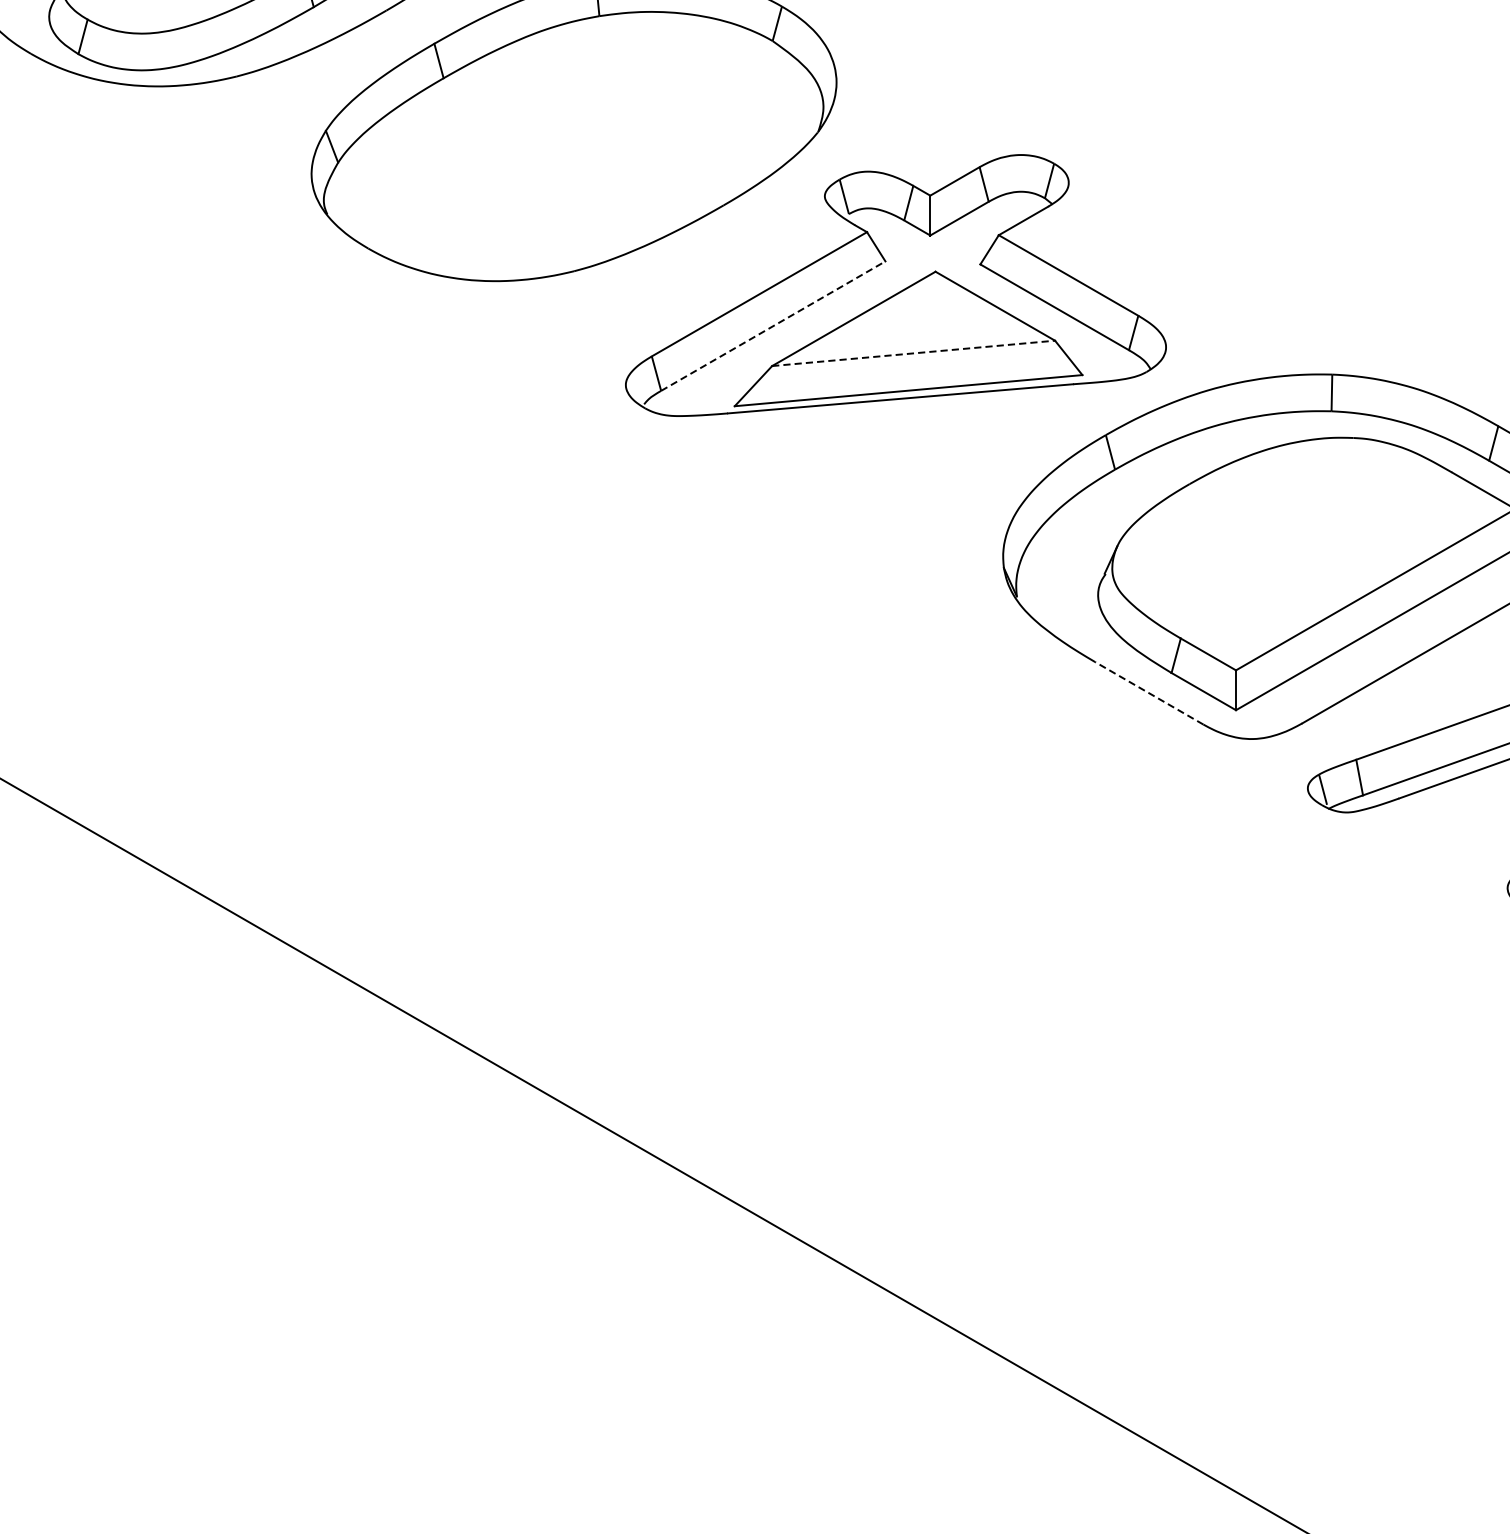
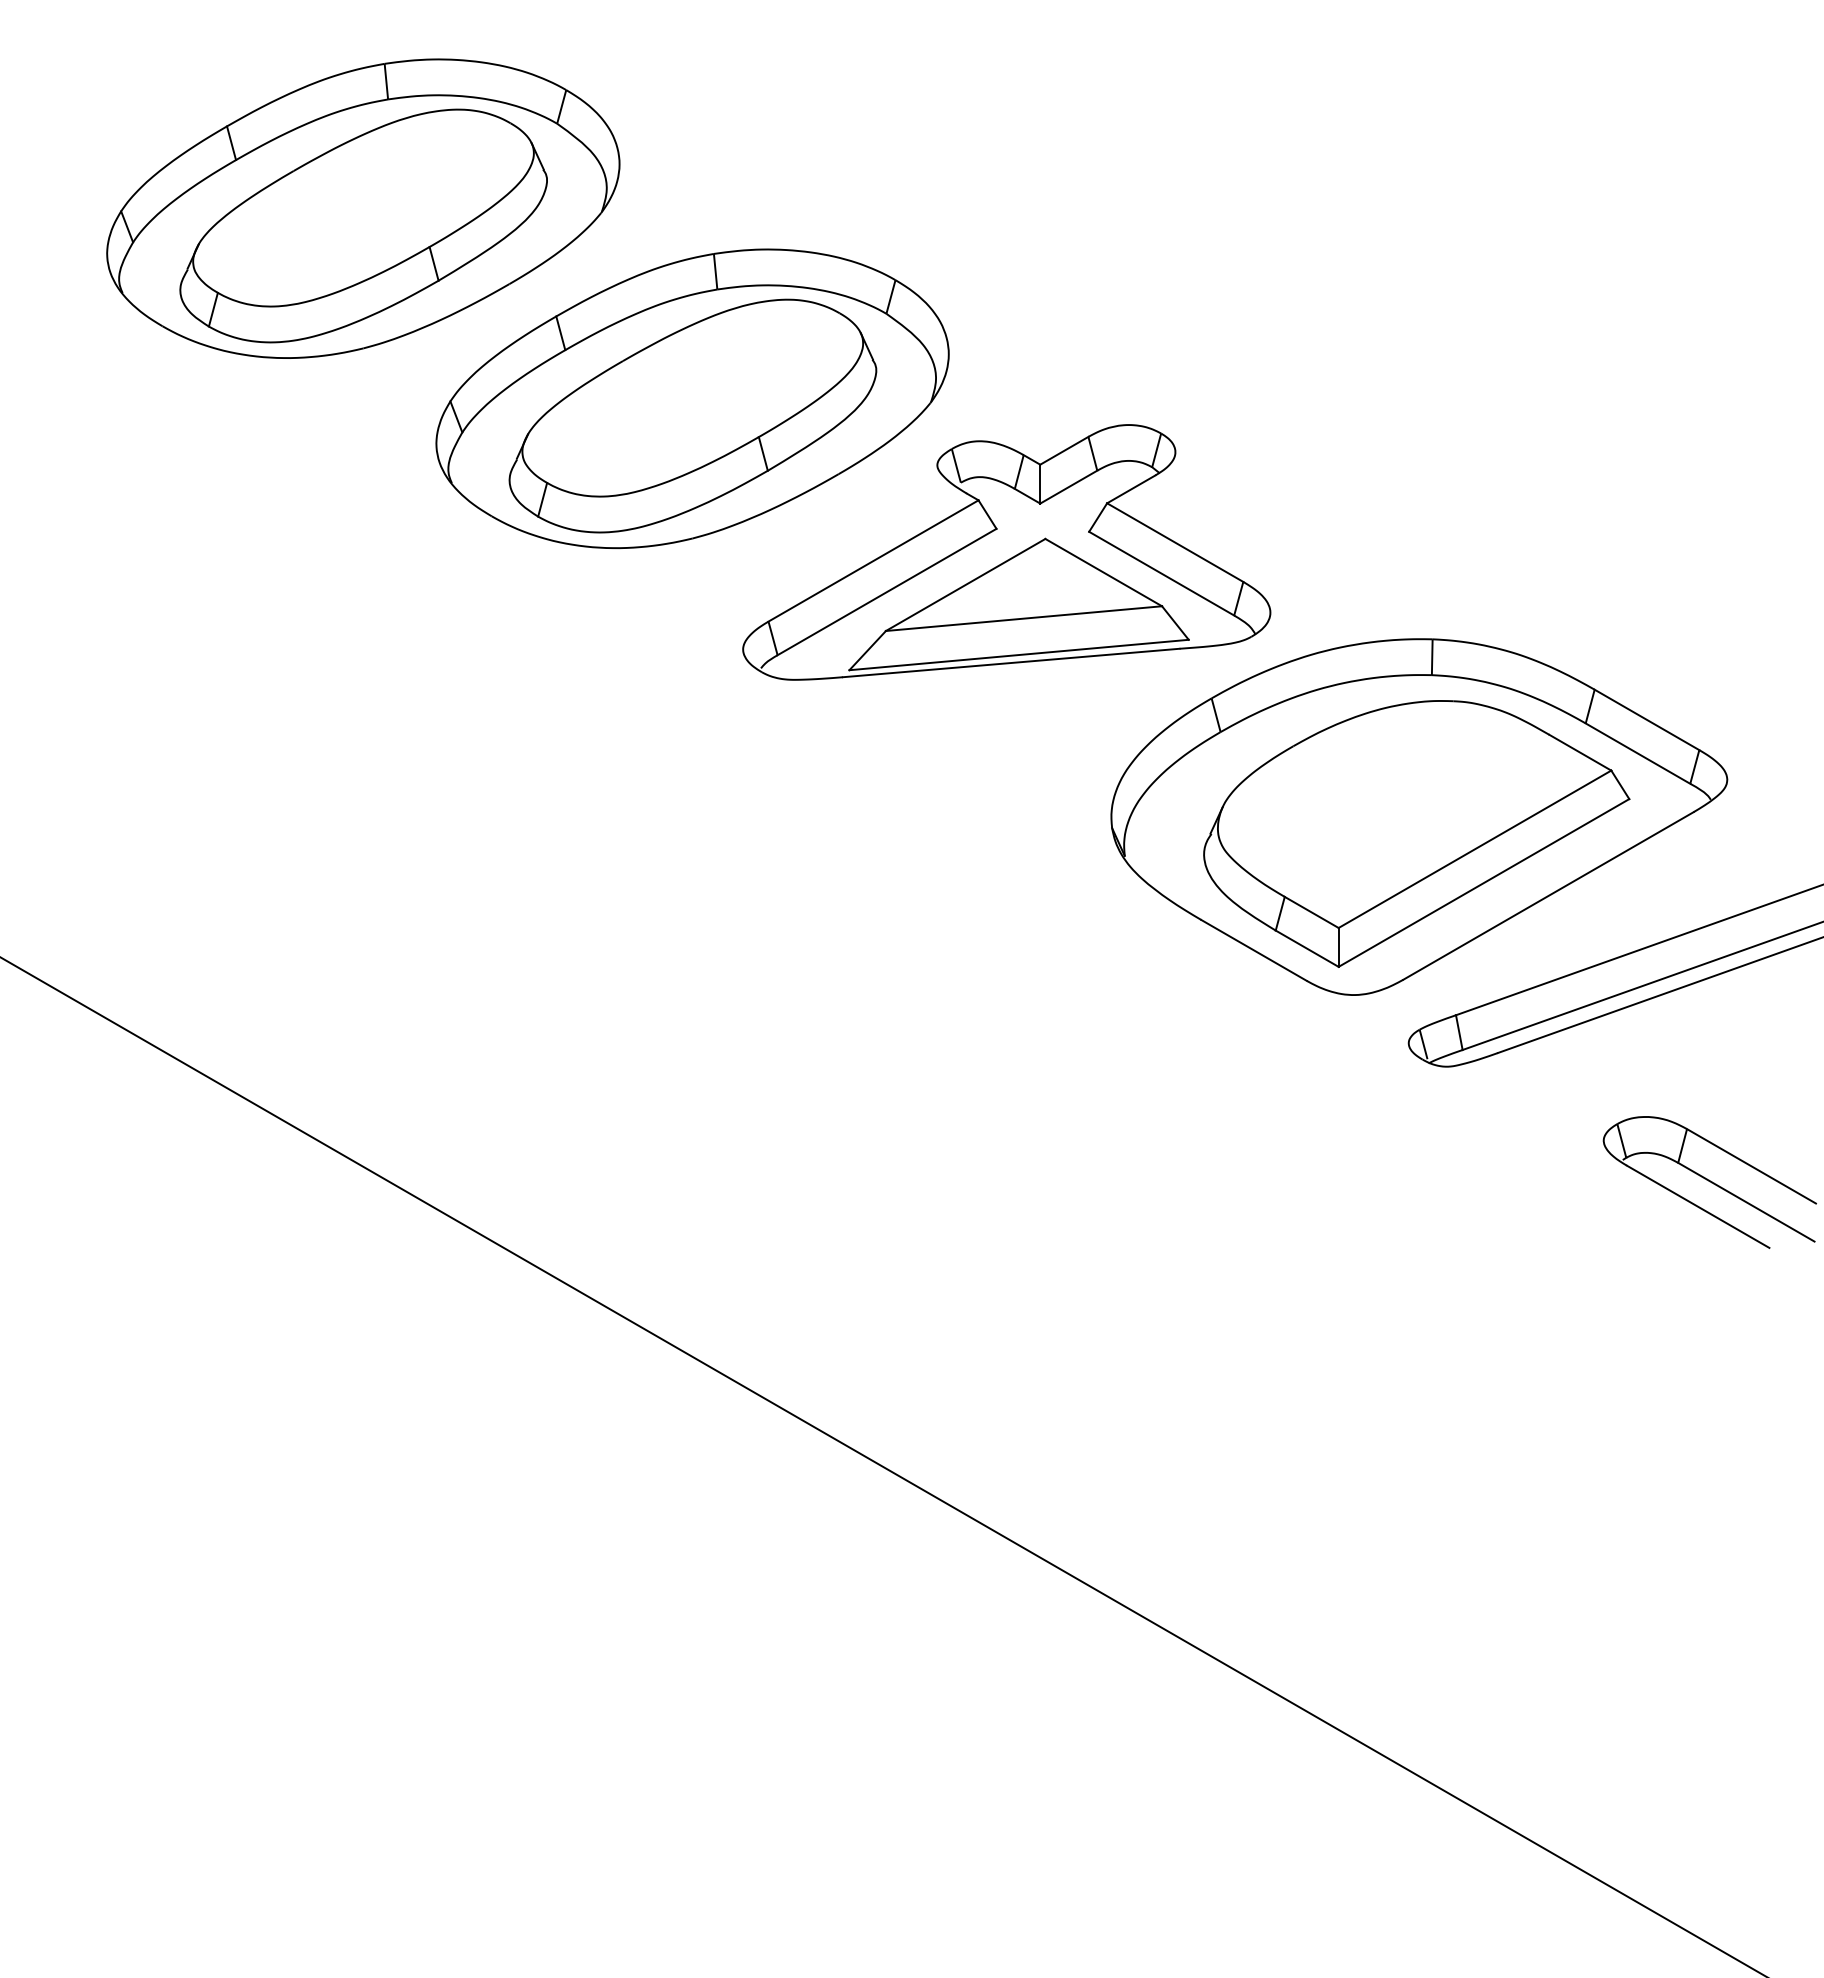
part: (573, 145) -> (692, 415), added
line: (773, 325) -> (887, 591), dashed -> solid
line: (914, 353) -> (1024, 618), dashed -> solid
line: (1149, 693) -> (1254, 950), dashed -> solid

